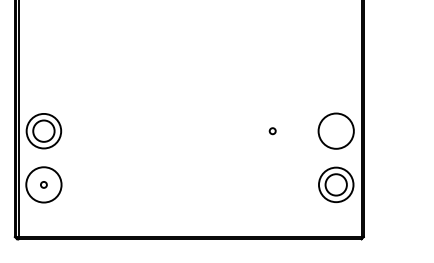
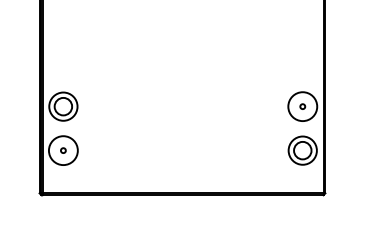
circle: (272, 130) -> (302, 106), moved

